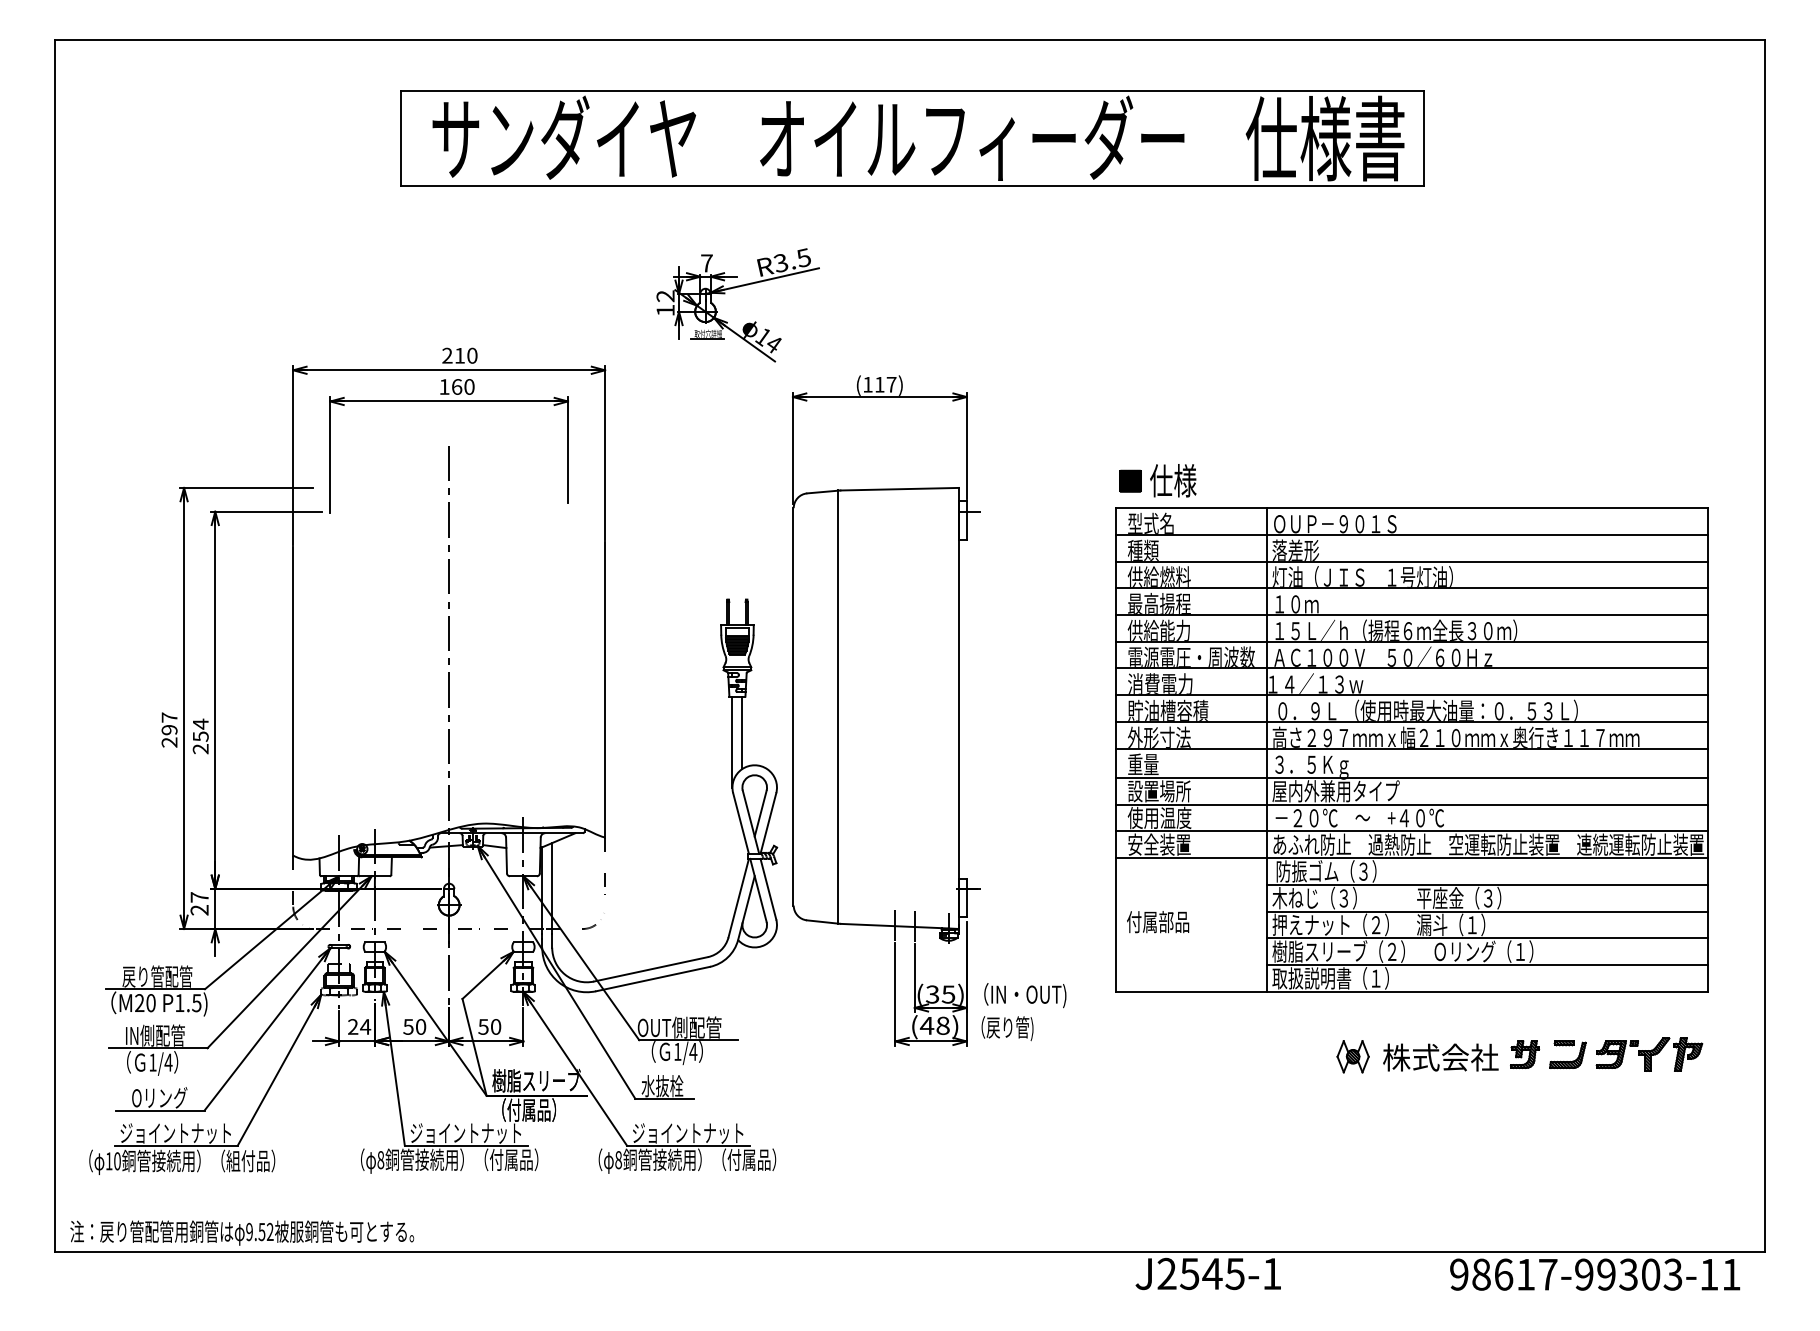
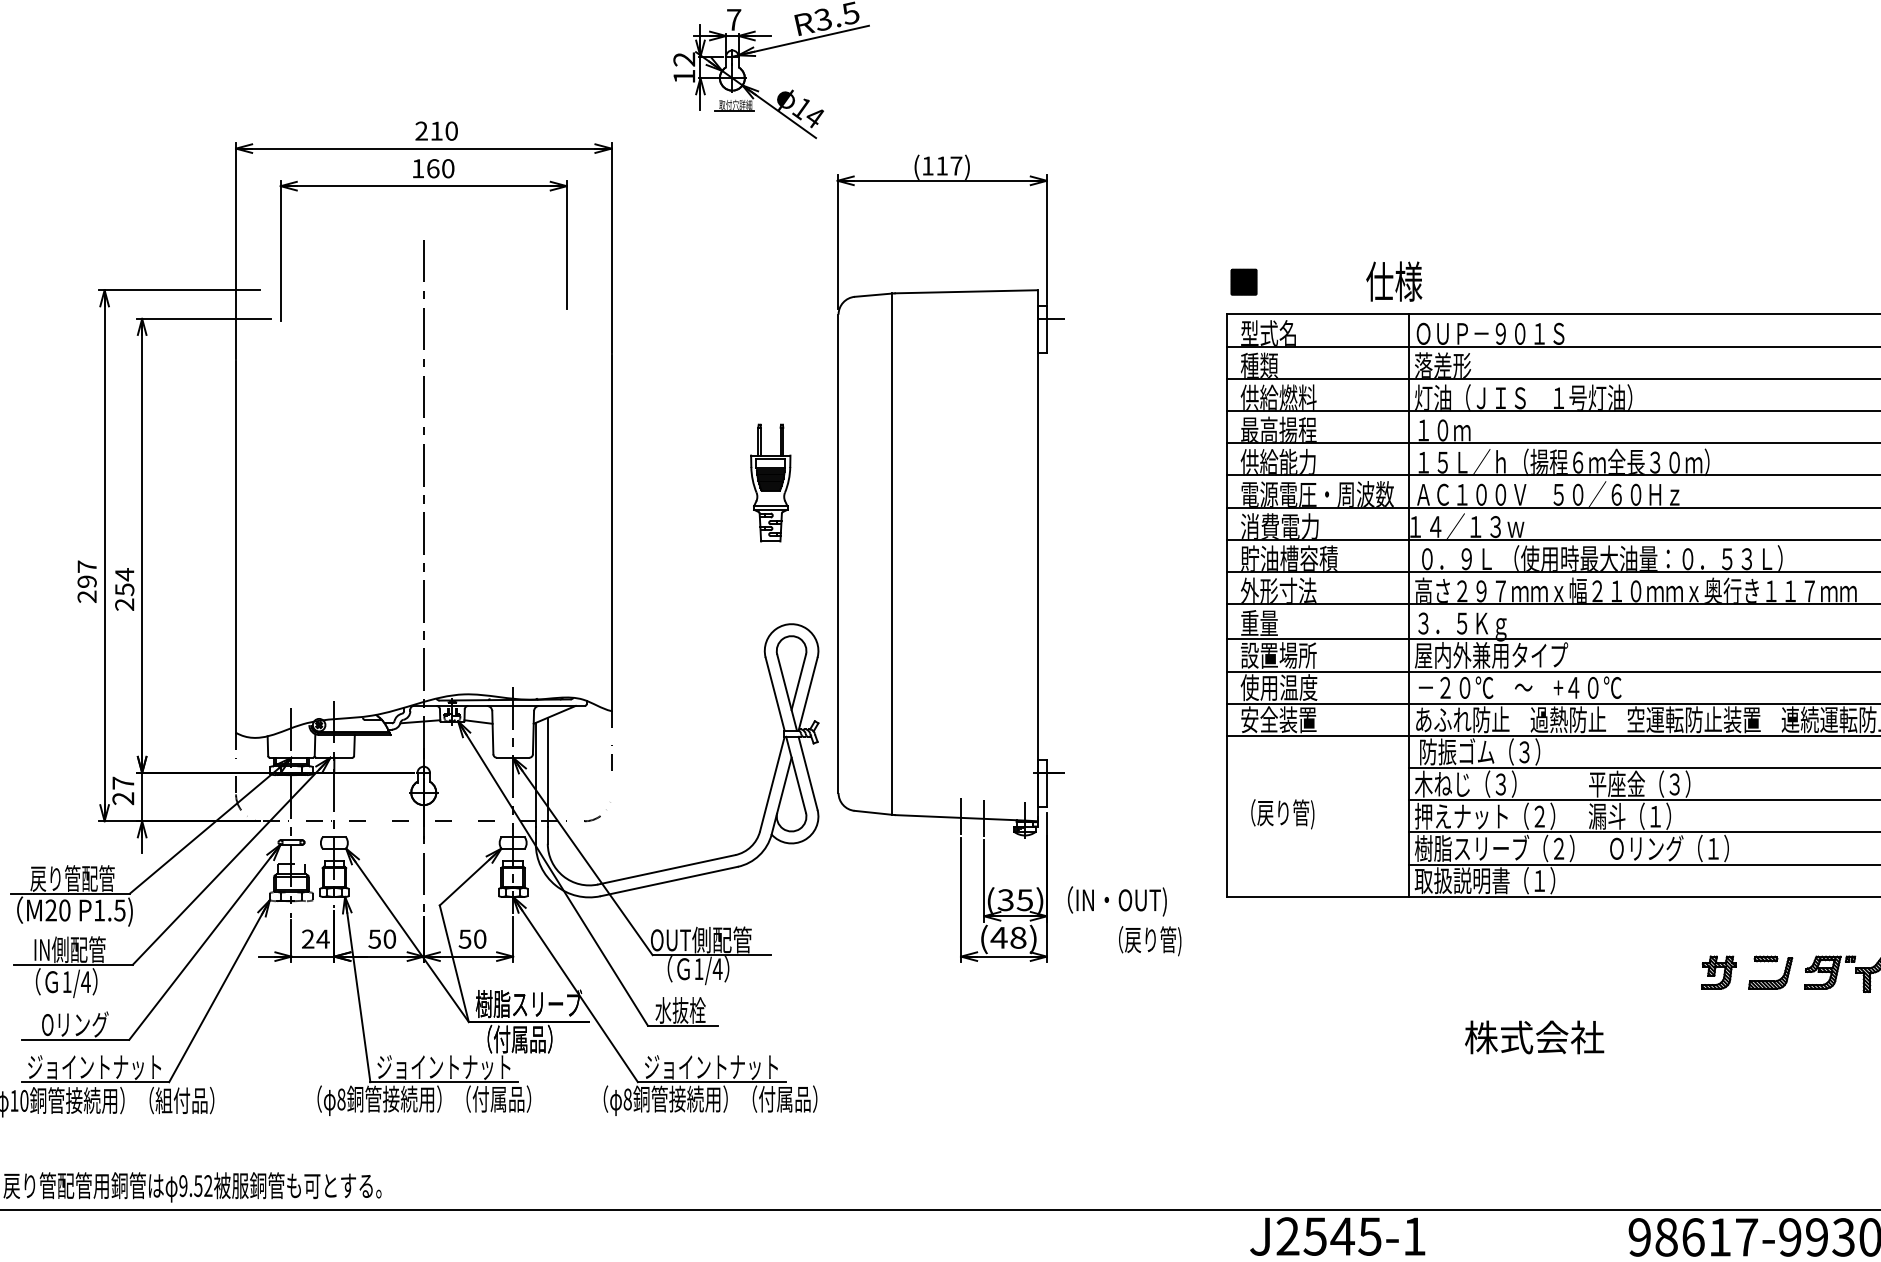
text: (1173, 480) -> (1394, 281), moved
line: (742, 732) -> (776, 584), removed
line: (732, 741) -> (764, 595), removed
text: (1158, 922) -> (1277, 813), 付属部品 -> （戻り管)
text: (1007, 1028) -> (1150, 941), moved
part: (1352, 1056) -> (1511, 974), removed
text: (1440, 1057) -> (1534, 1037), moved

